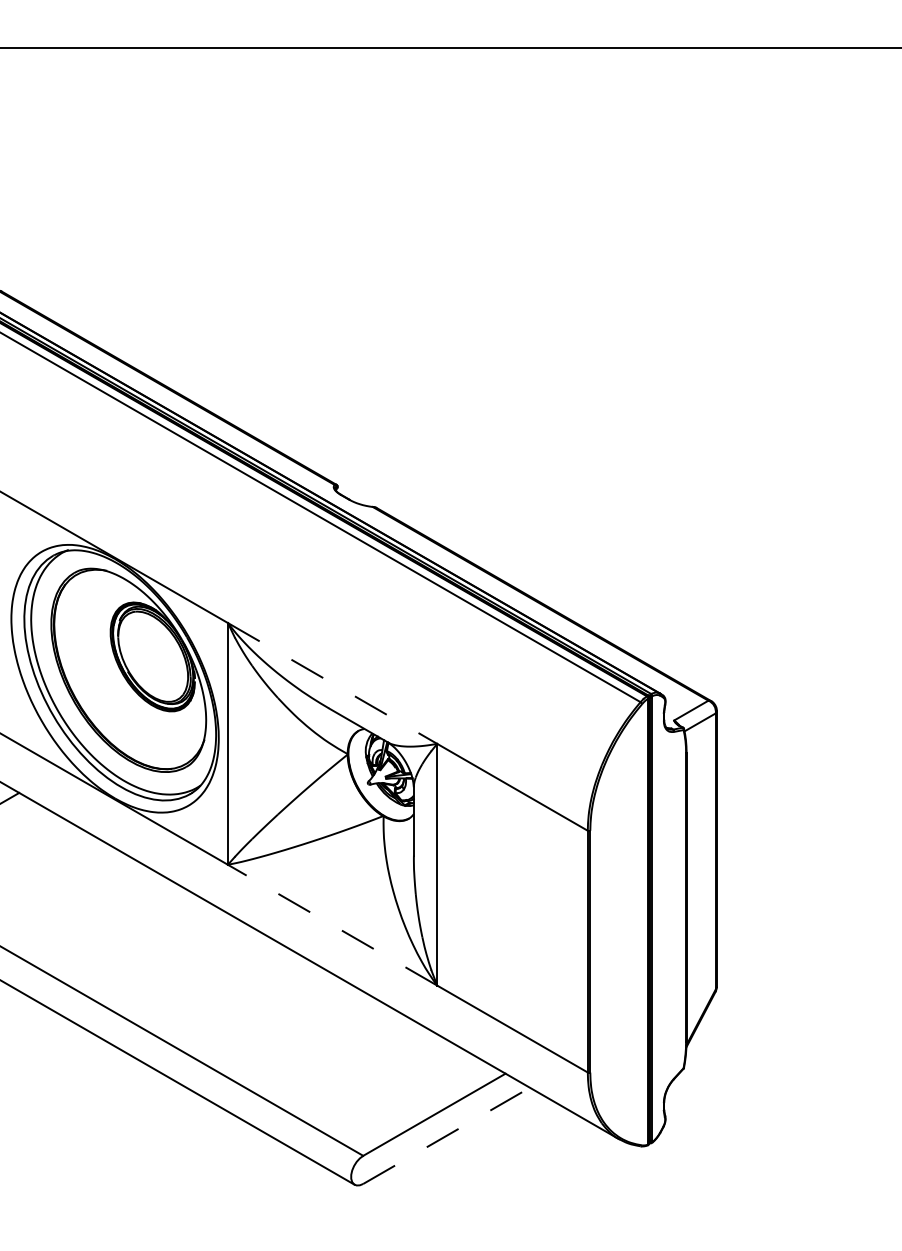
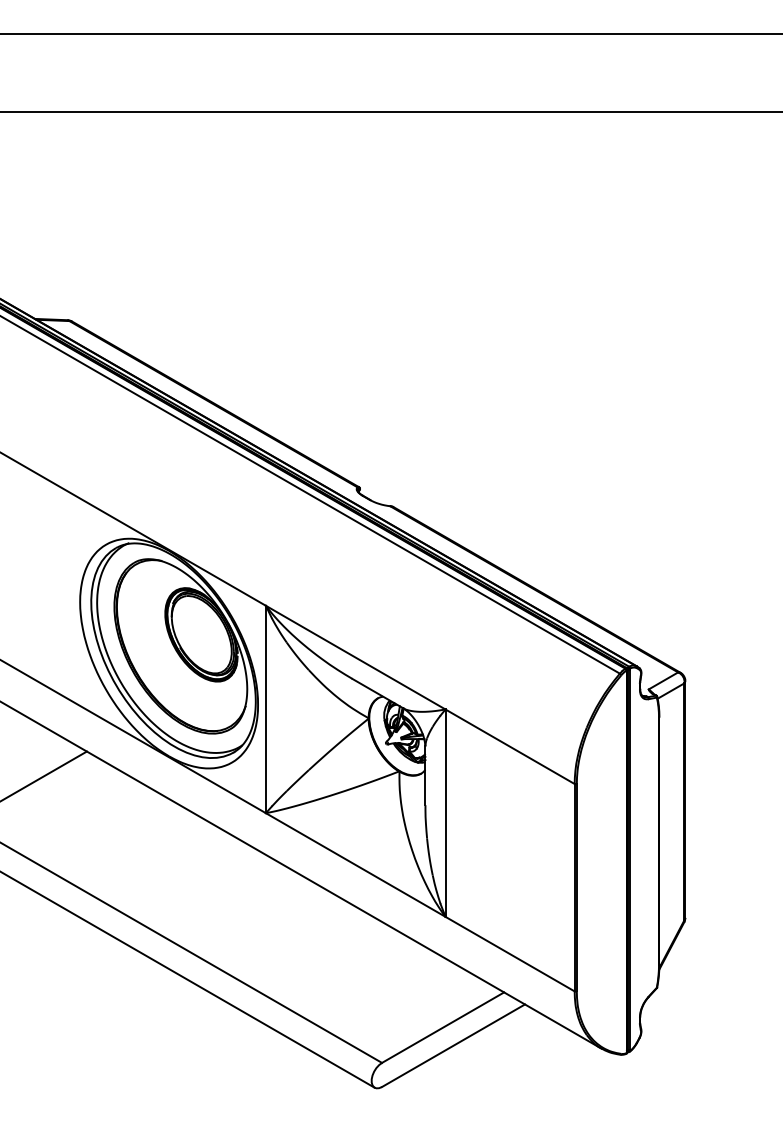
line: (332, 683) -> (355, 657), dashed -> solid
line: (332, 925) -> (355, 865), dashed -> solid
line: (446, 1135) -> (453, 1045), dashed -> solid

